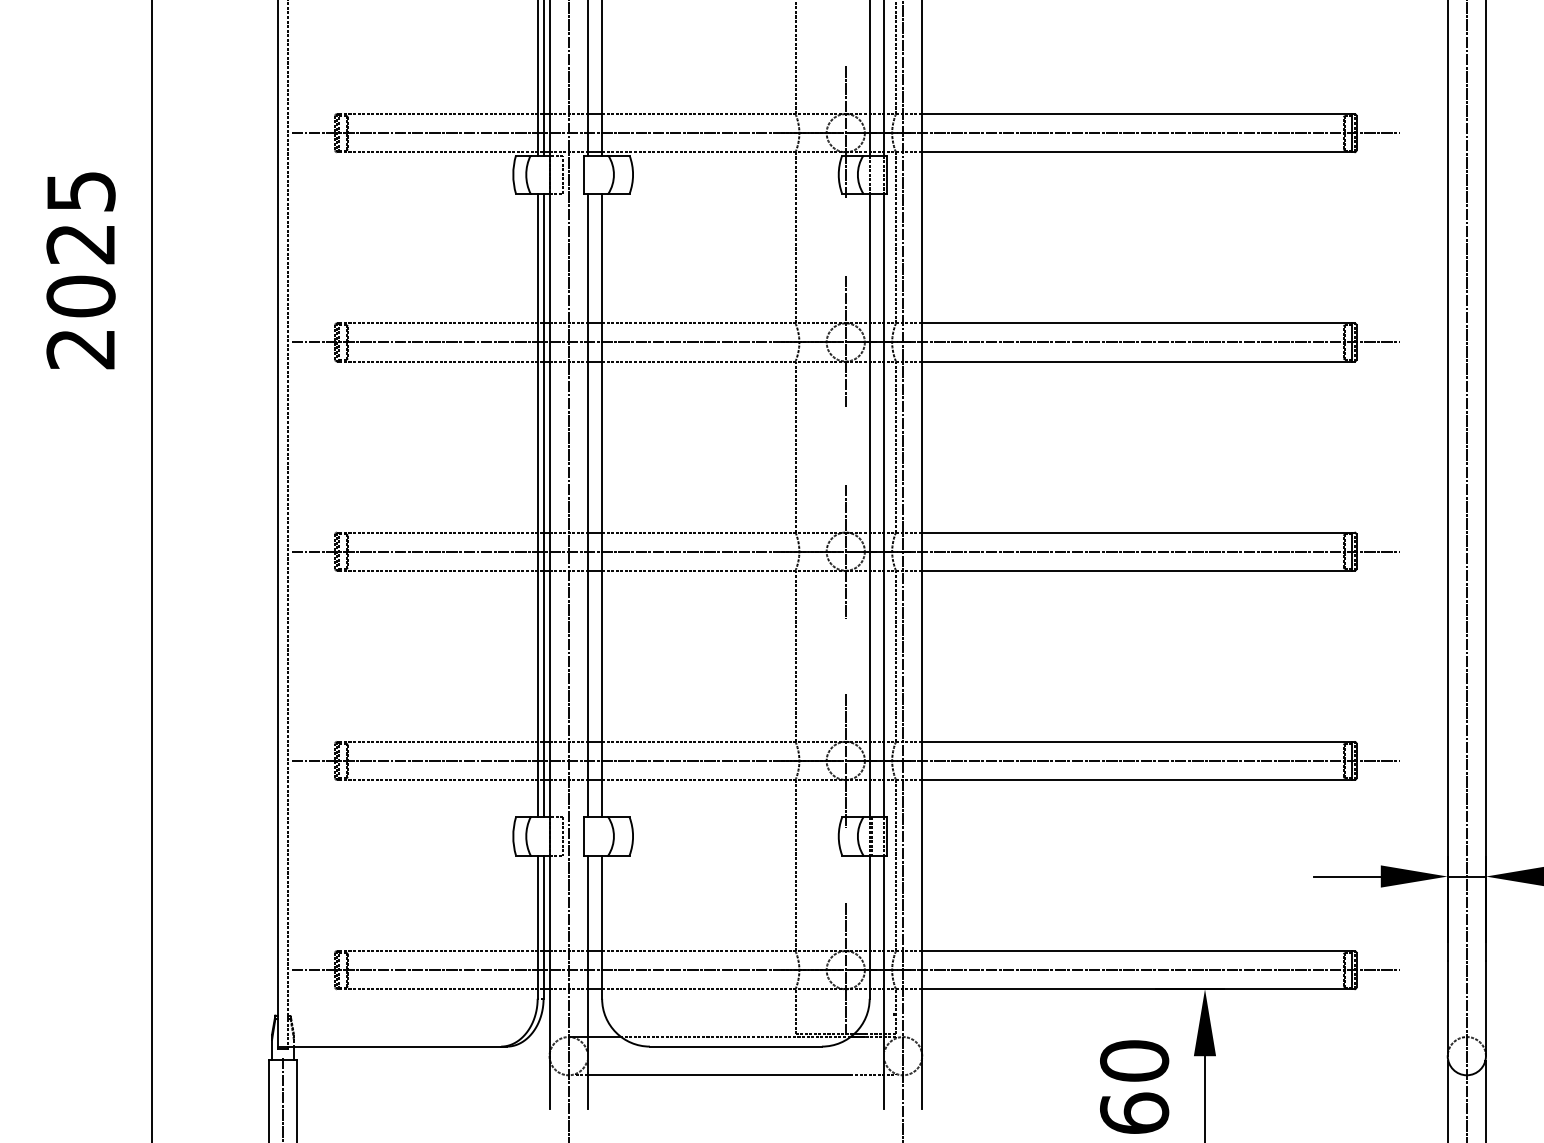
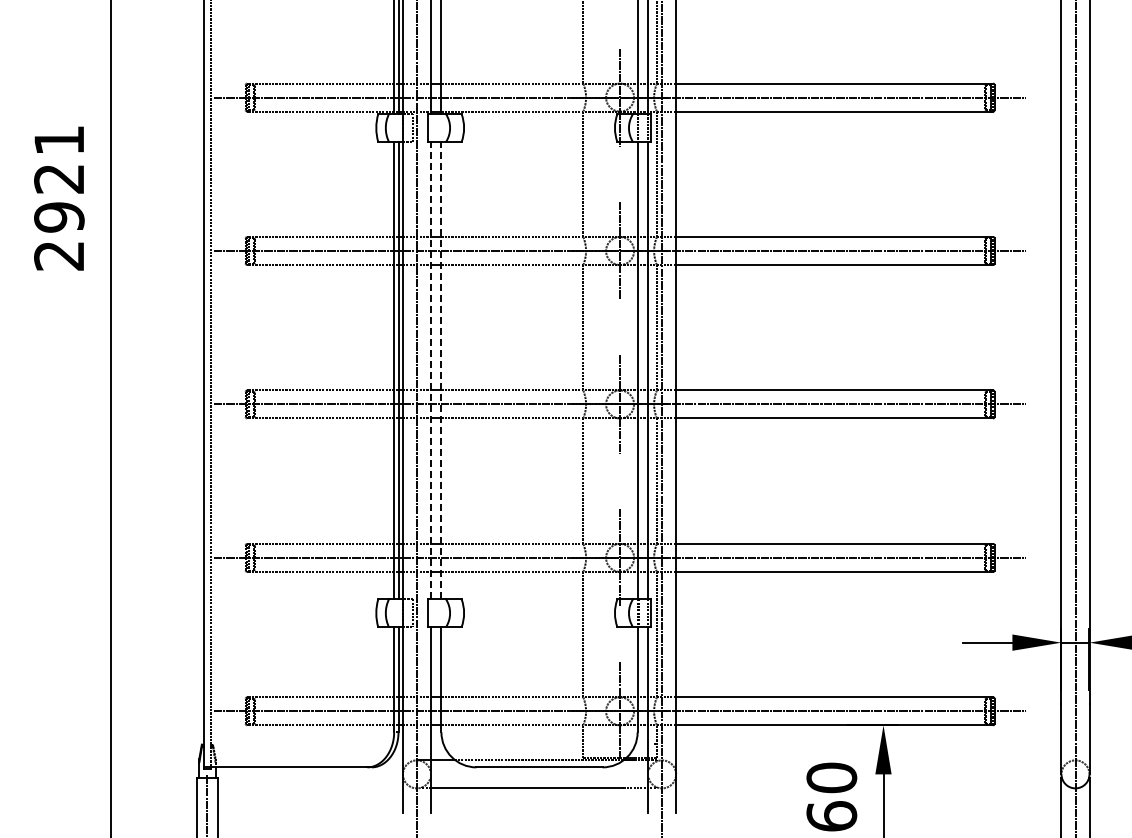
text: (81, 244) -> (59, 179), 2025 -> 2921
line: (587, 505) -> (430, 370), solid -> dashed
line: (602, 505) -> (441, 370), solid -> dashed

